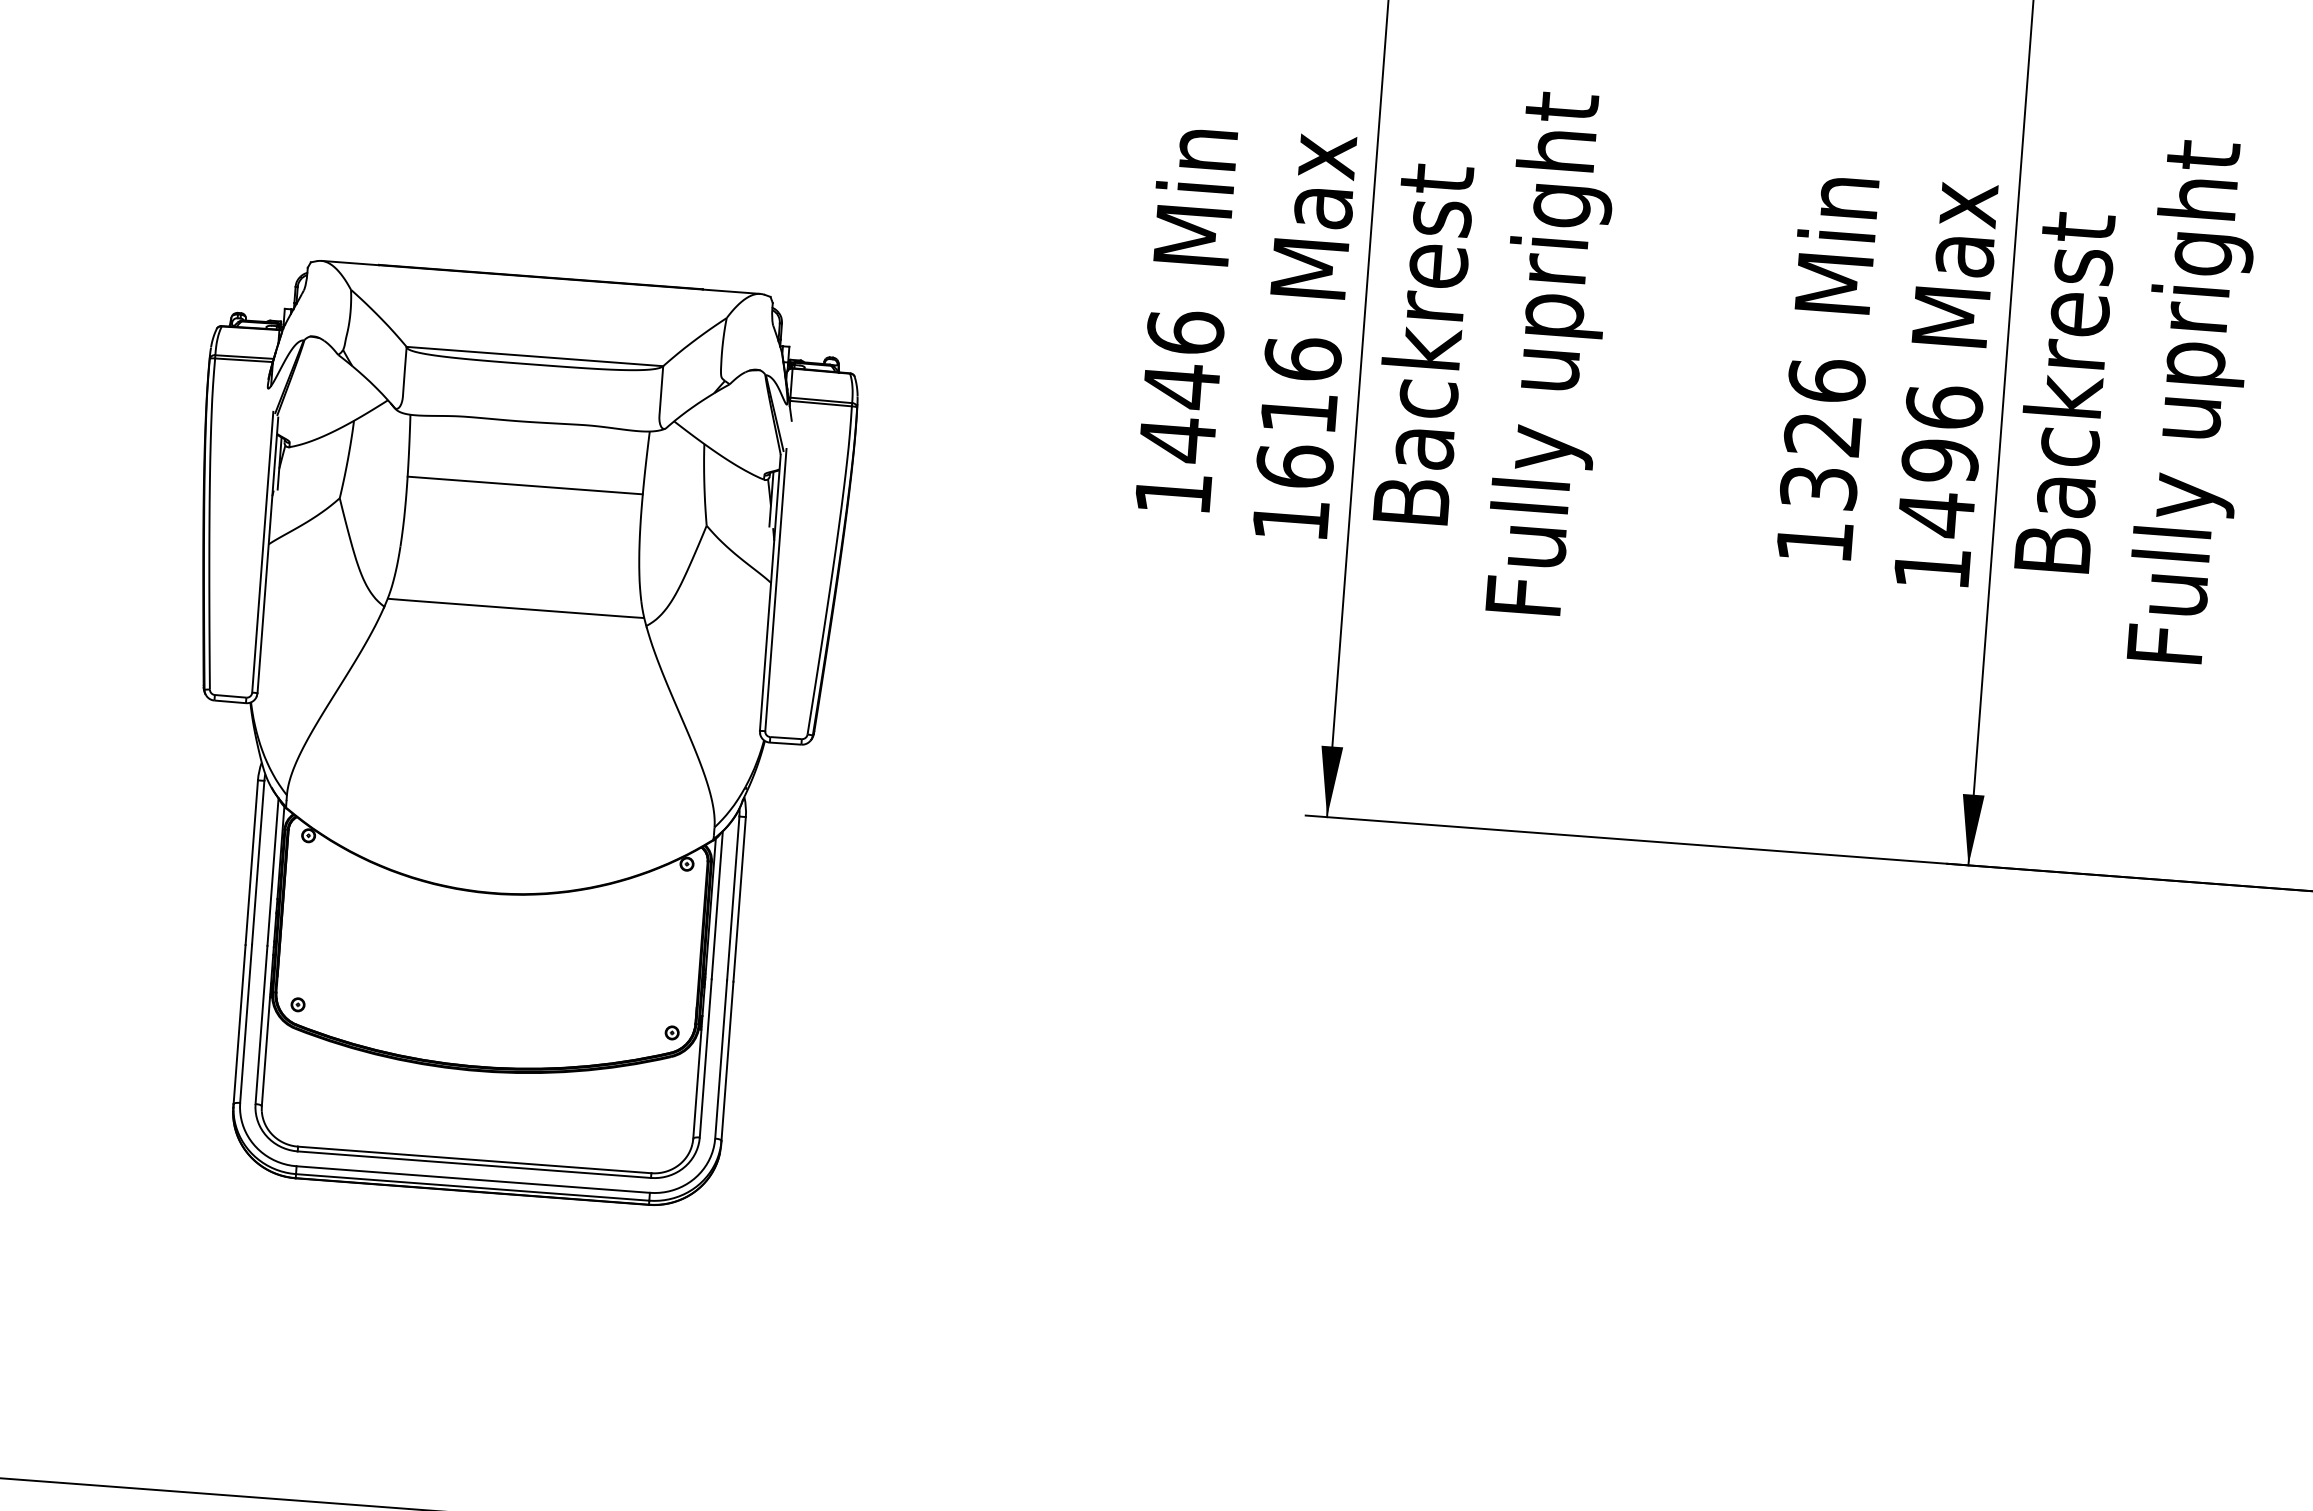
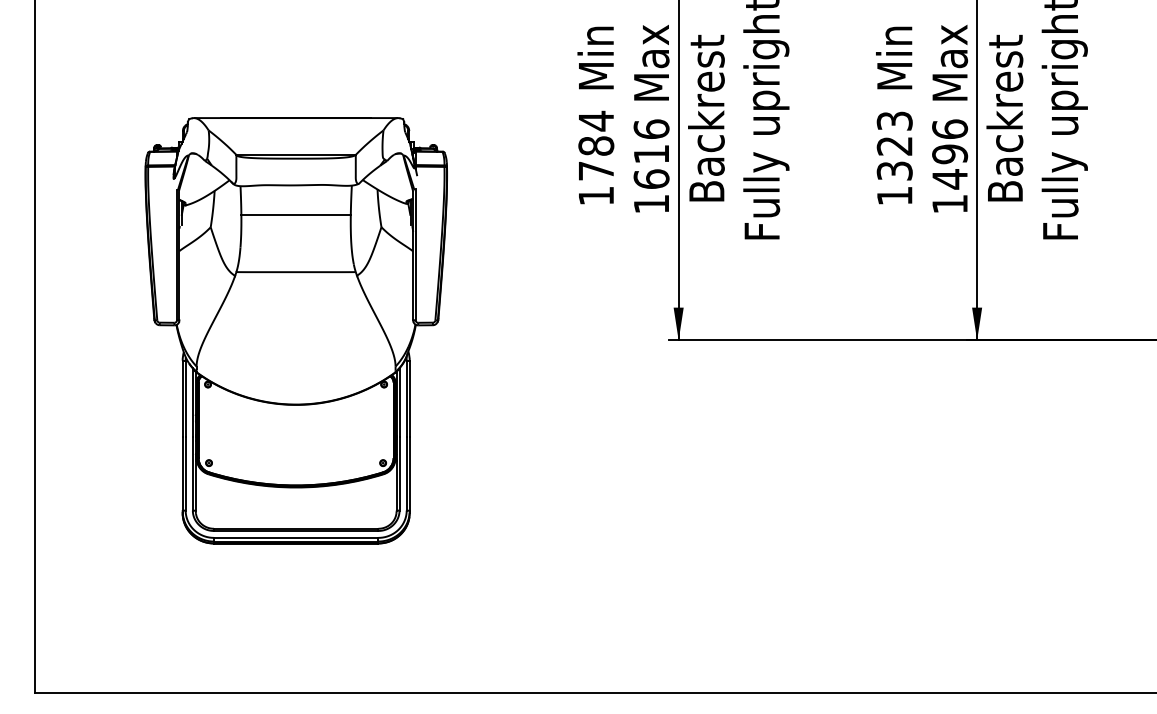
text: (1826, 379) -> (894, 120), 1326 -> 1323
text: (1181, 384) -> (596, 145), 1446 -> 1784

